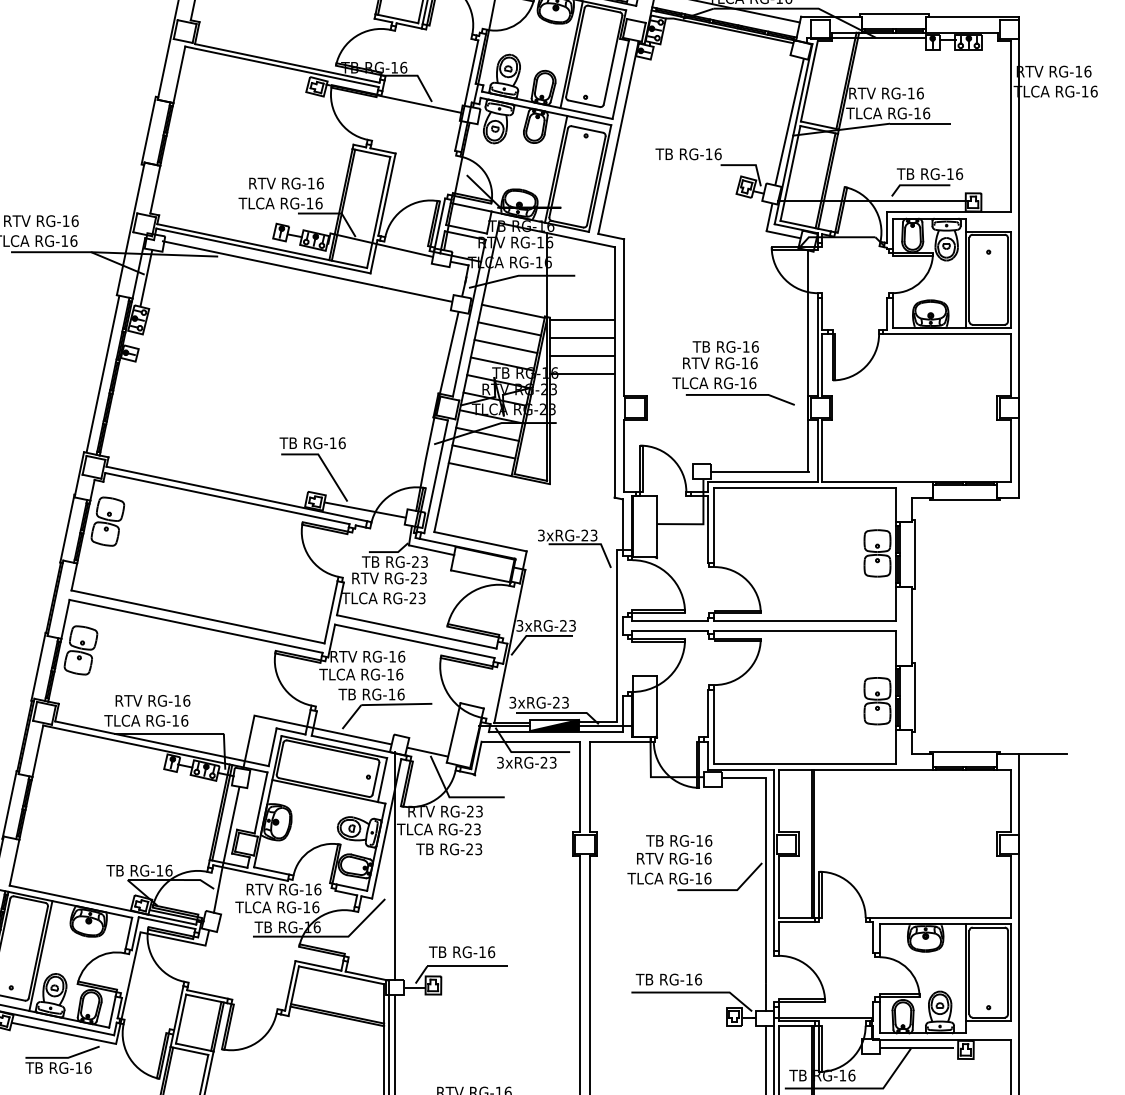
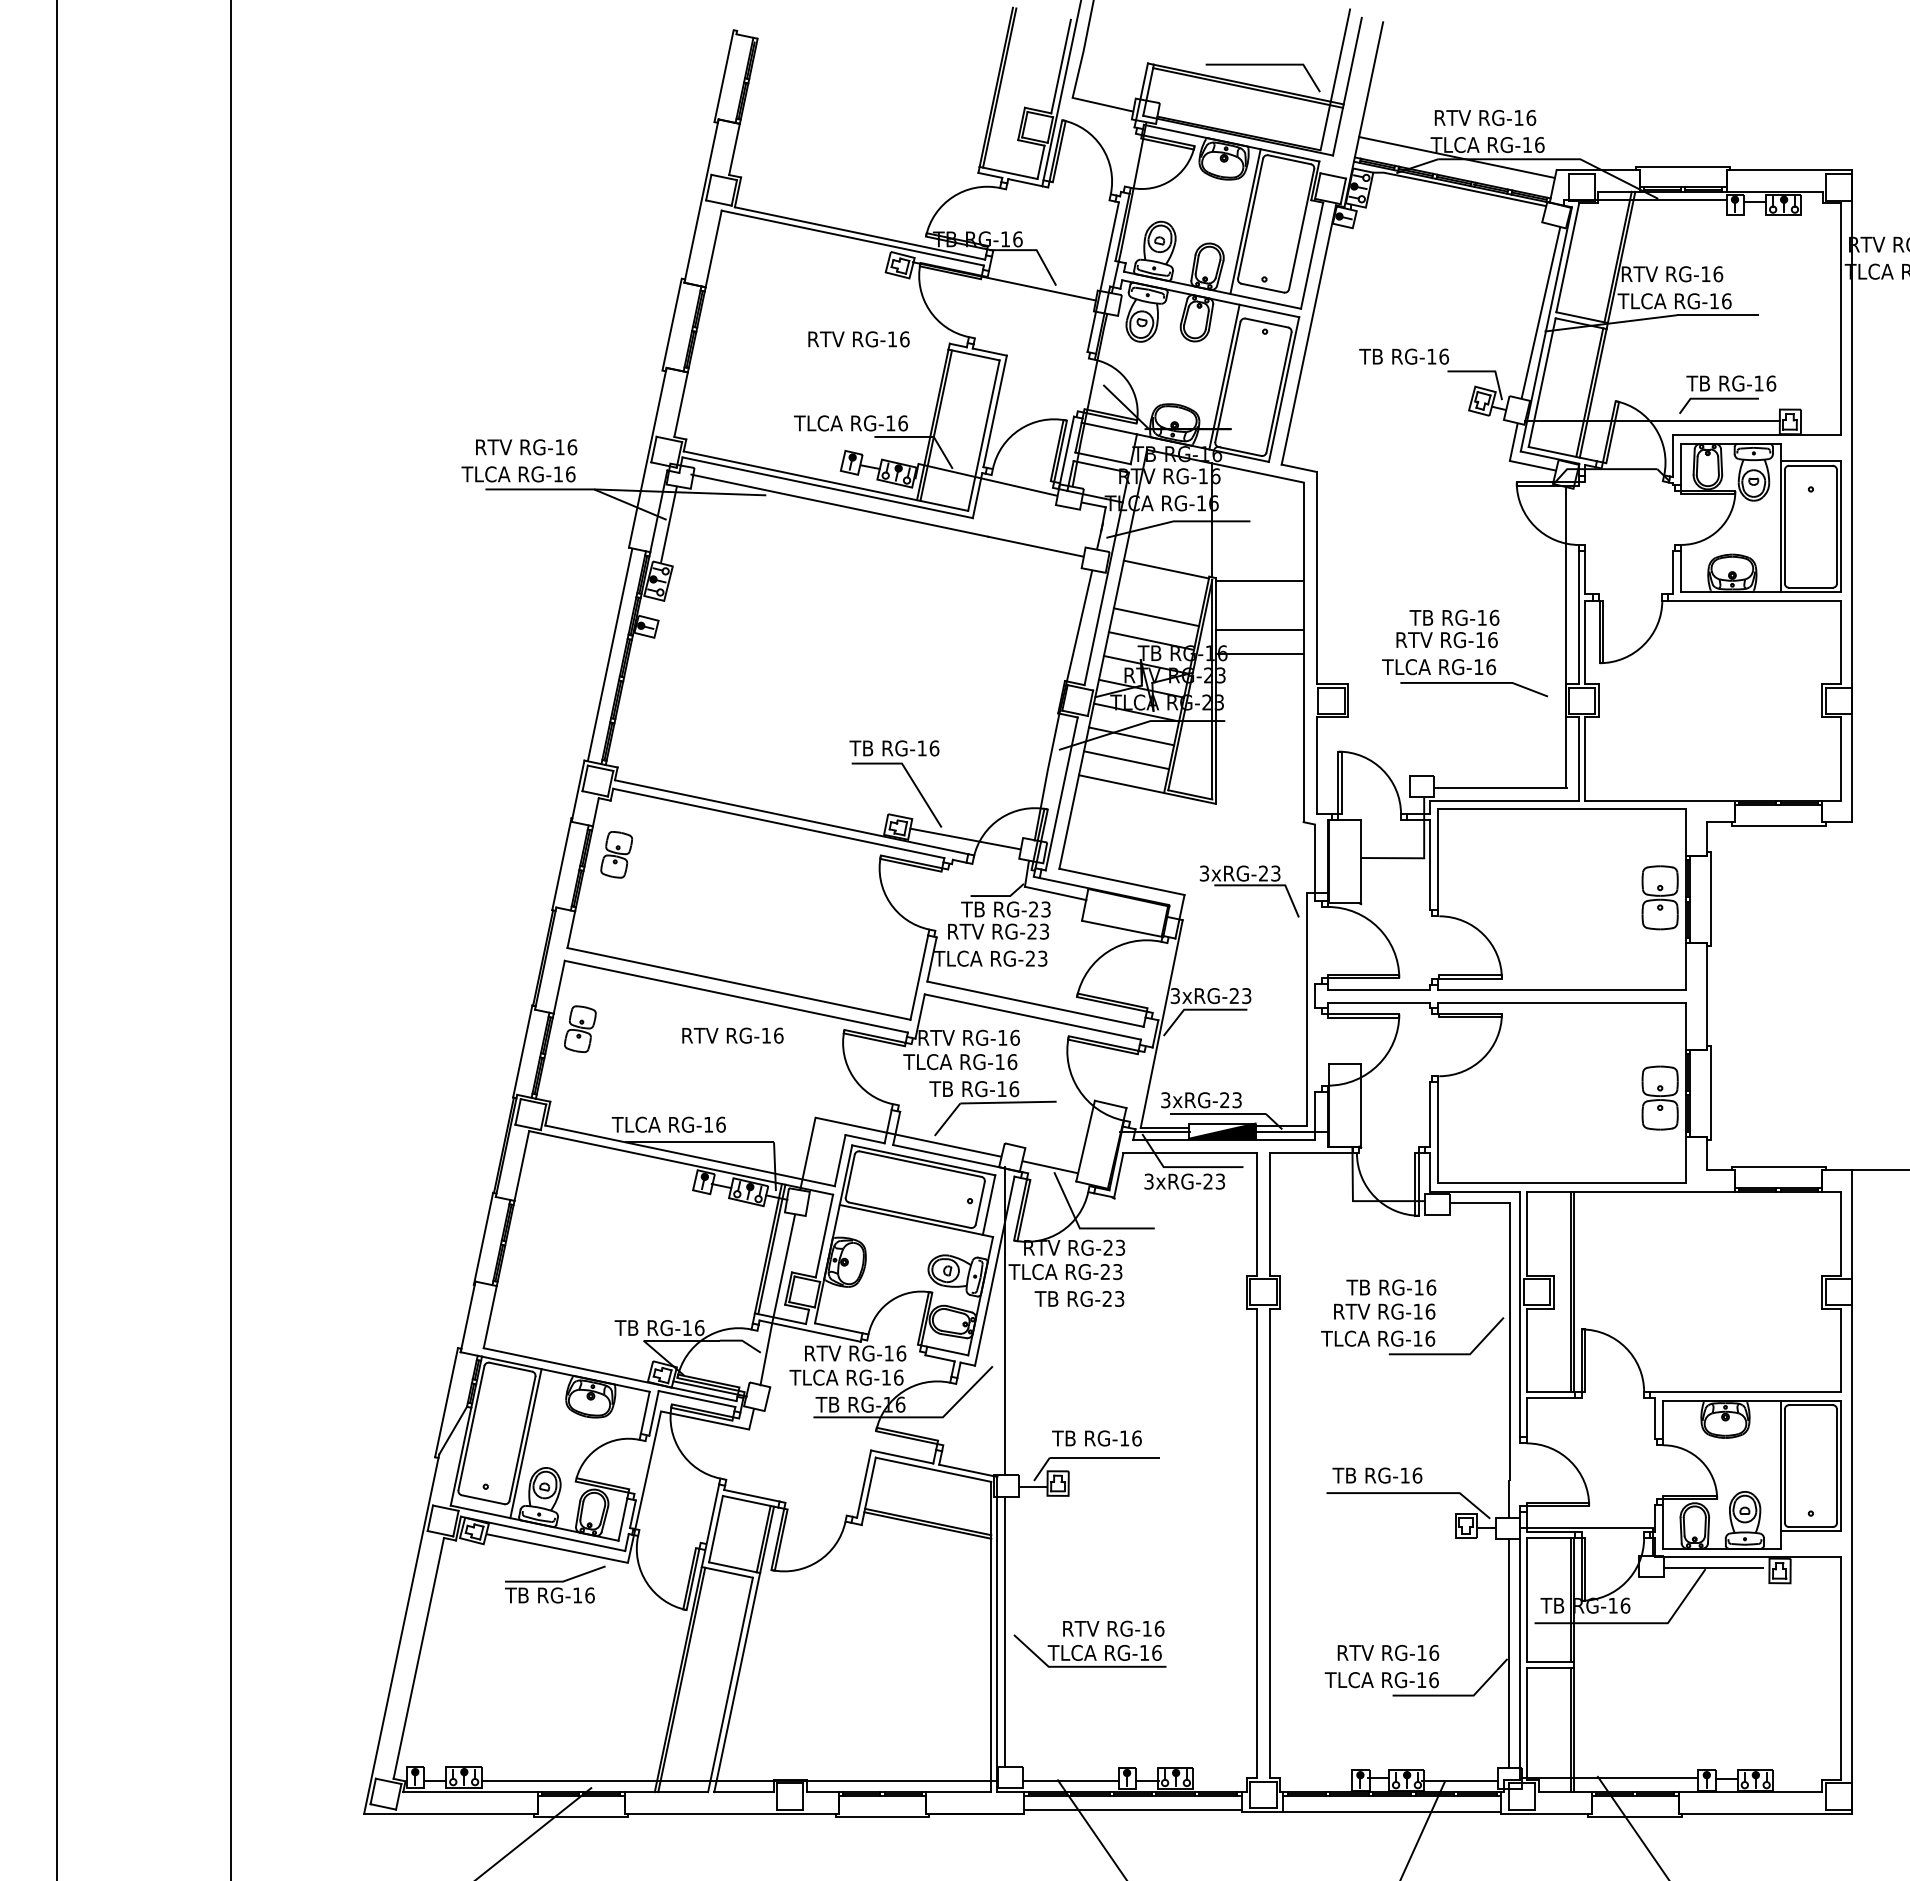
text: (286, 183) -> (858, 339), moved
line: (509, 328) -> (1161, 593), removed
line: (581, 337) -> (1258, 605), removed
part: (107, 521) -> (616, 854), size x0.7
part: (81, 649) -> (580, 1028), size x0.7
text: (152, 700) -> (732, 1035), moved

